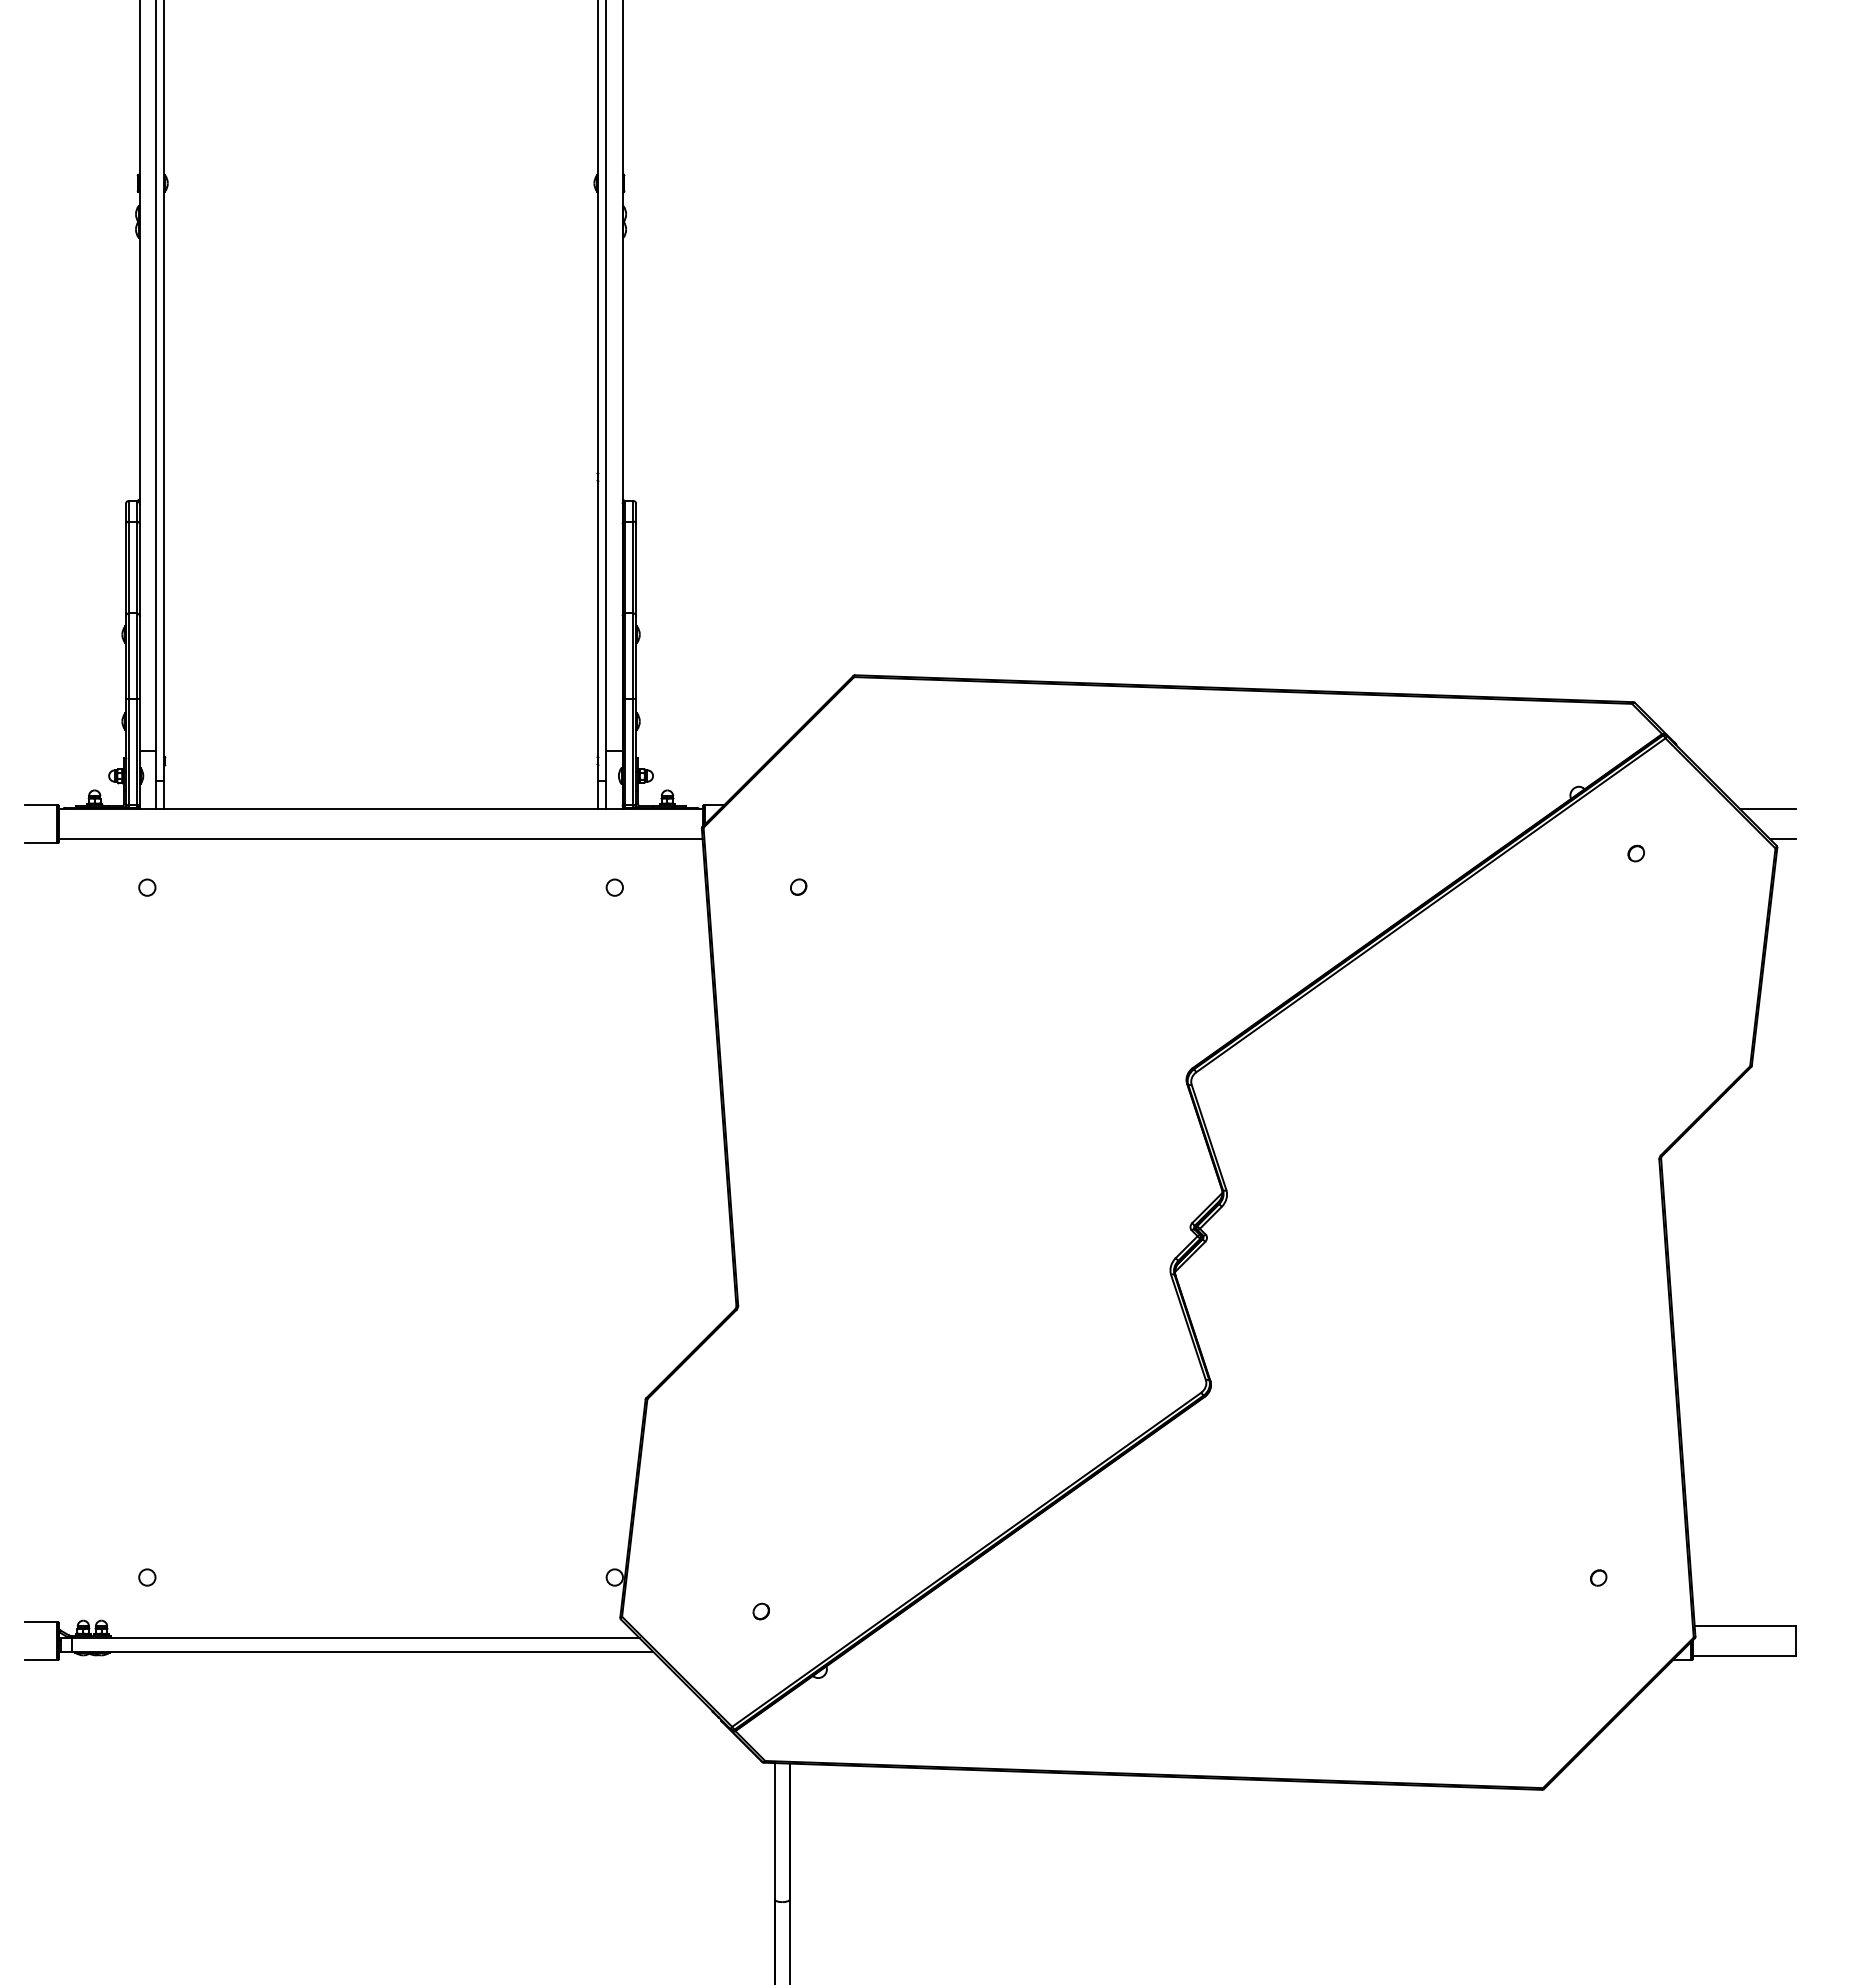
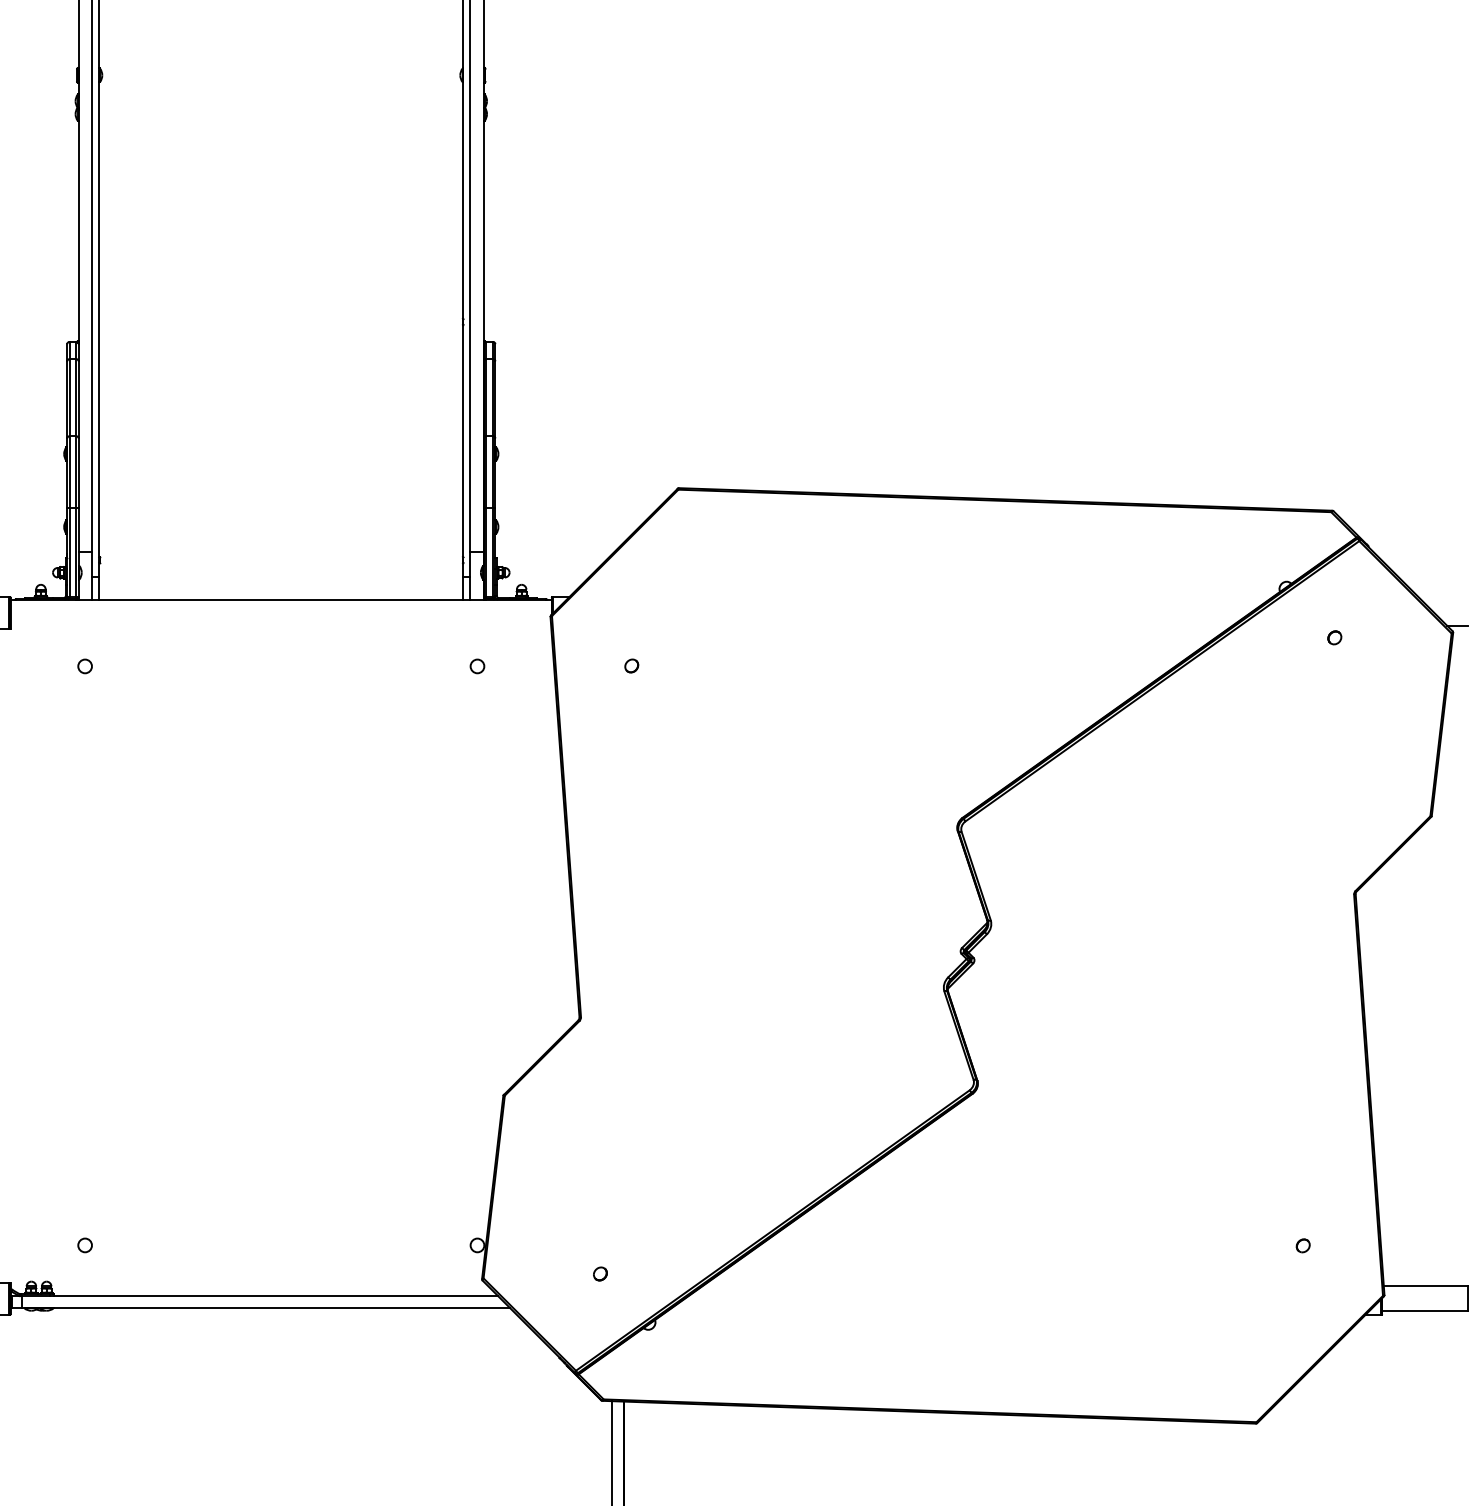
line: (1767, 808) -> (1444, 599), removed
line: (380, 839) -> (280, 626), removed

